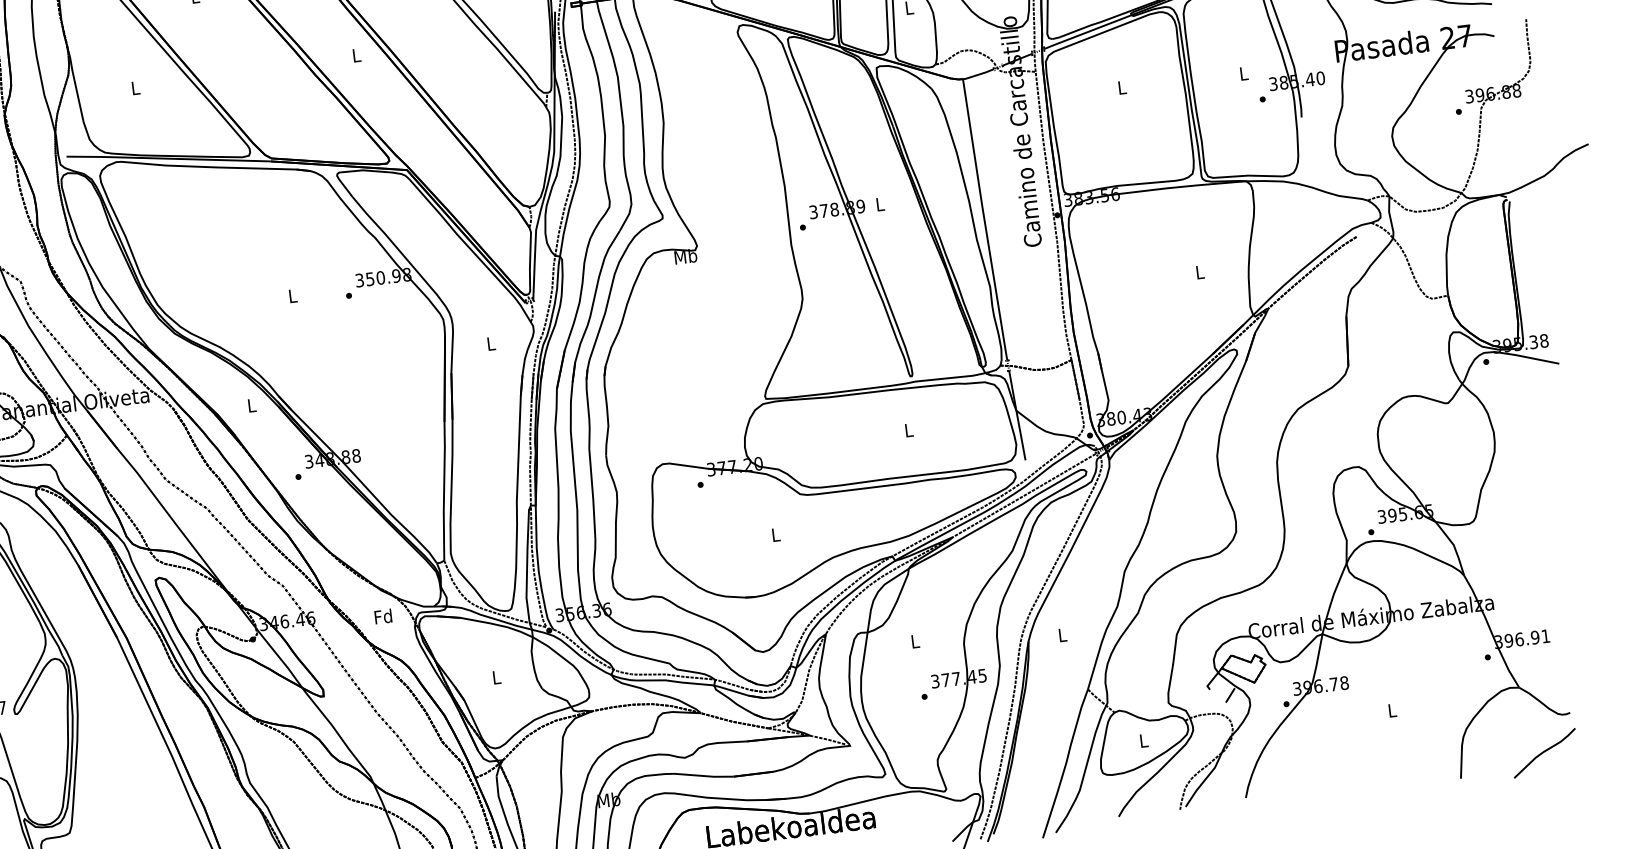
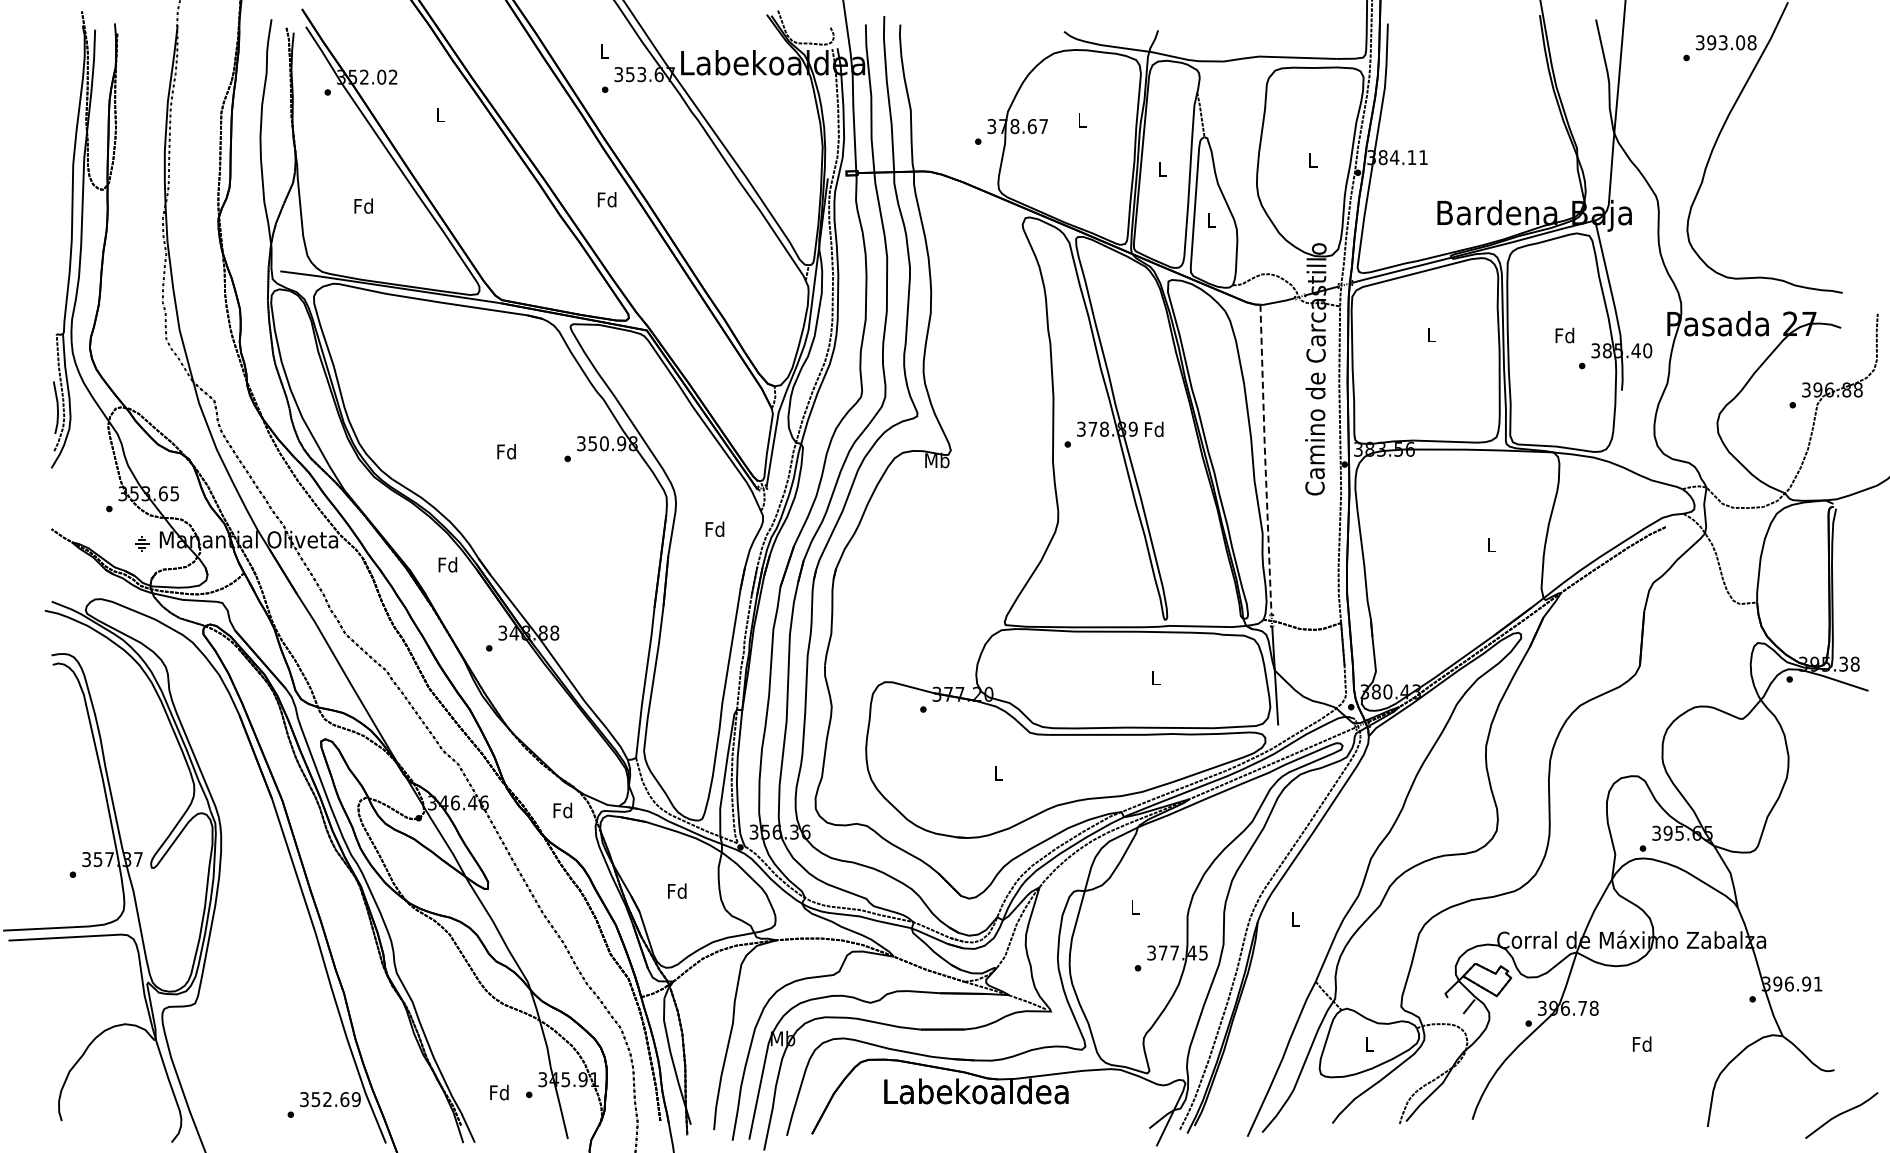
text: (355, 55) -> (606, 199), L -> Fd
text: (1243, 73) -> (1564, 335), L -> Fd
text: (135, 87) -> (363, 205), L -> Fd
text: (880, 204) -> (1154, 429), L -> Fd
line: (984, 220) -> (1265, 460), solid -> dashed
text: (292, 295) -> (506, 451), L -> Fd
text: (490, 343) -> (714, 529), L -> Fd
text: (251, 405) -> (447, 564), L -> Fd
text: (496, 676) -> (677, 890), L -> Fd
text: (1391, 709) -> (1641, 1043), L -> Fd
curve: (1544, 752) -> (1841, 1114), moved

